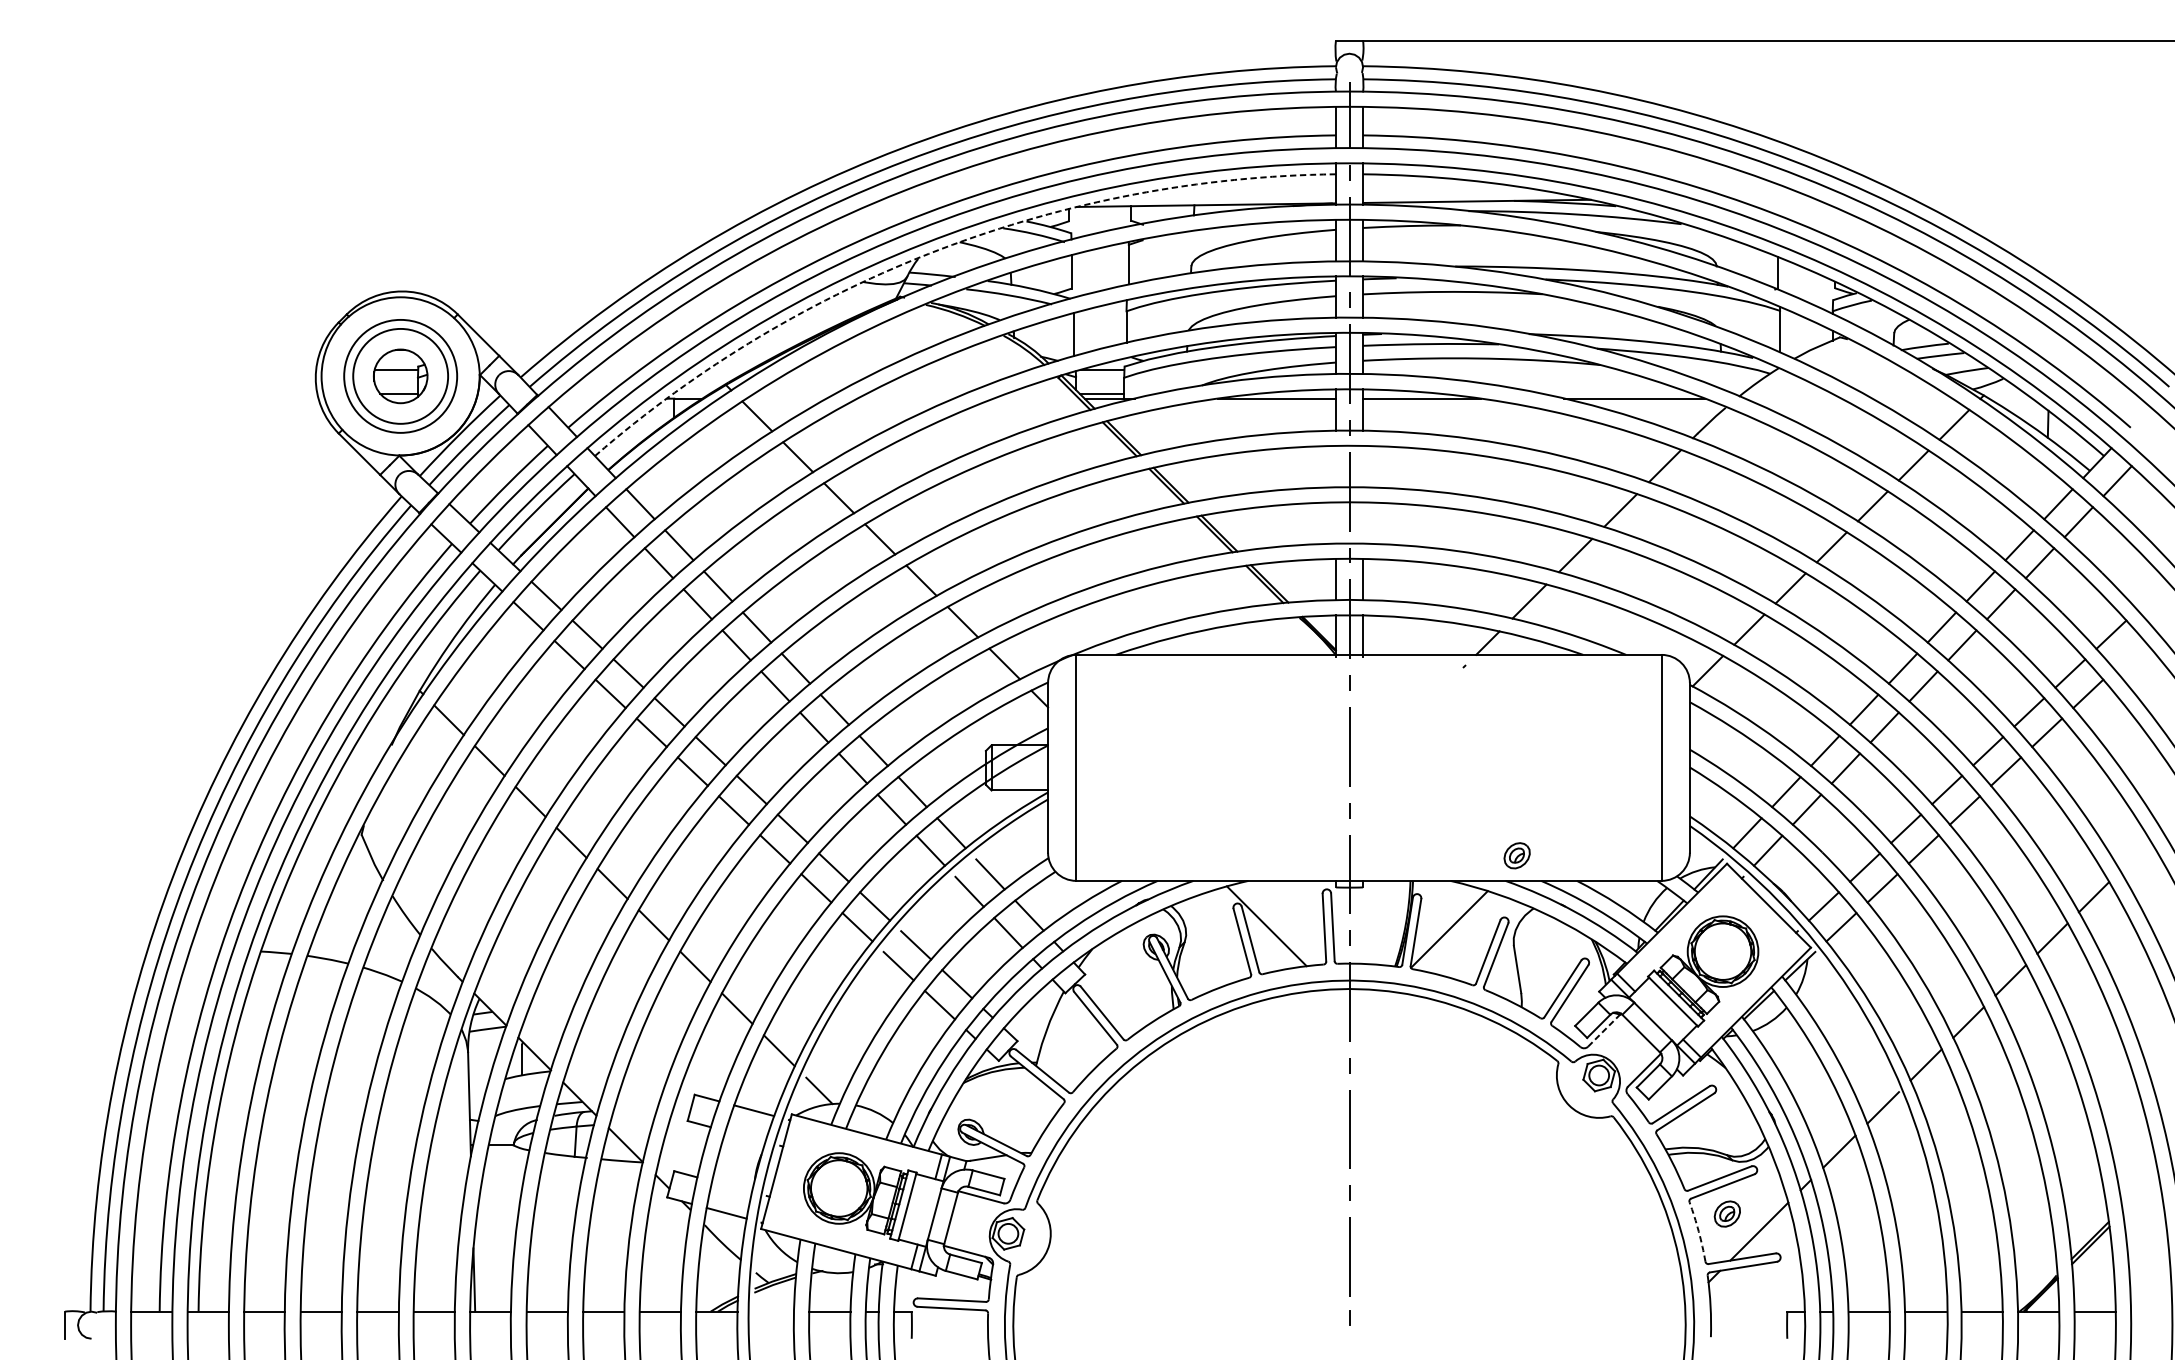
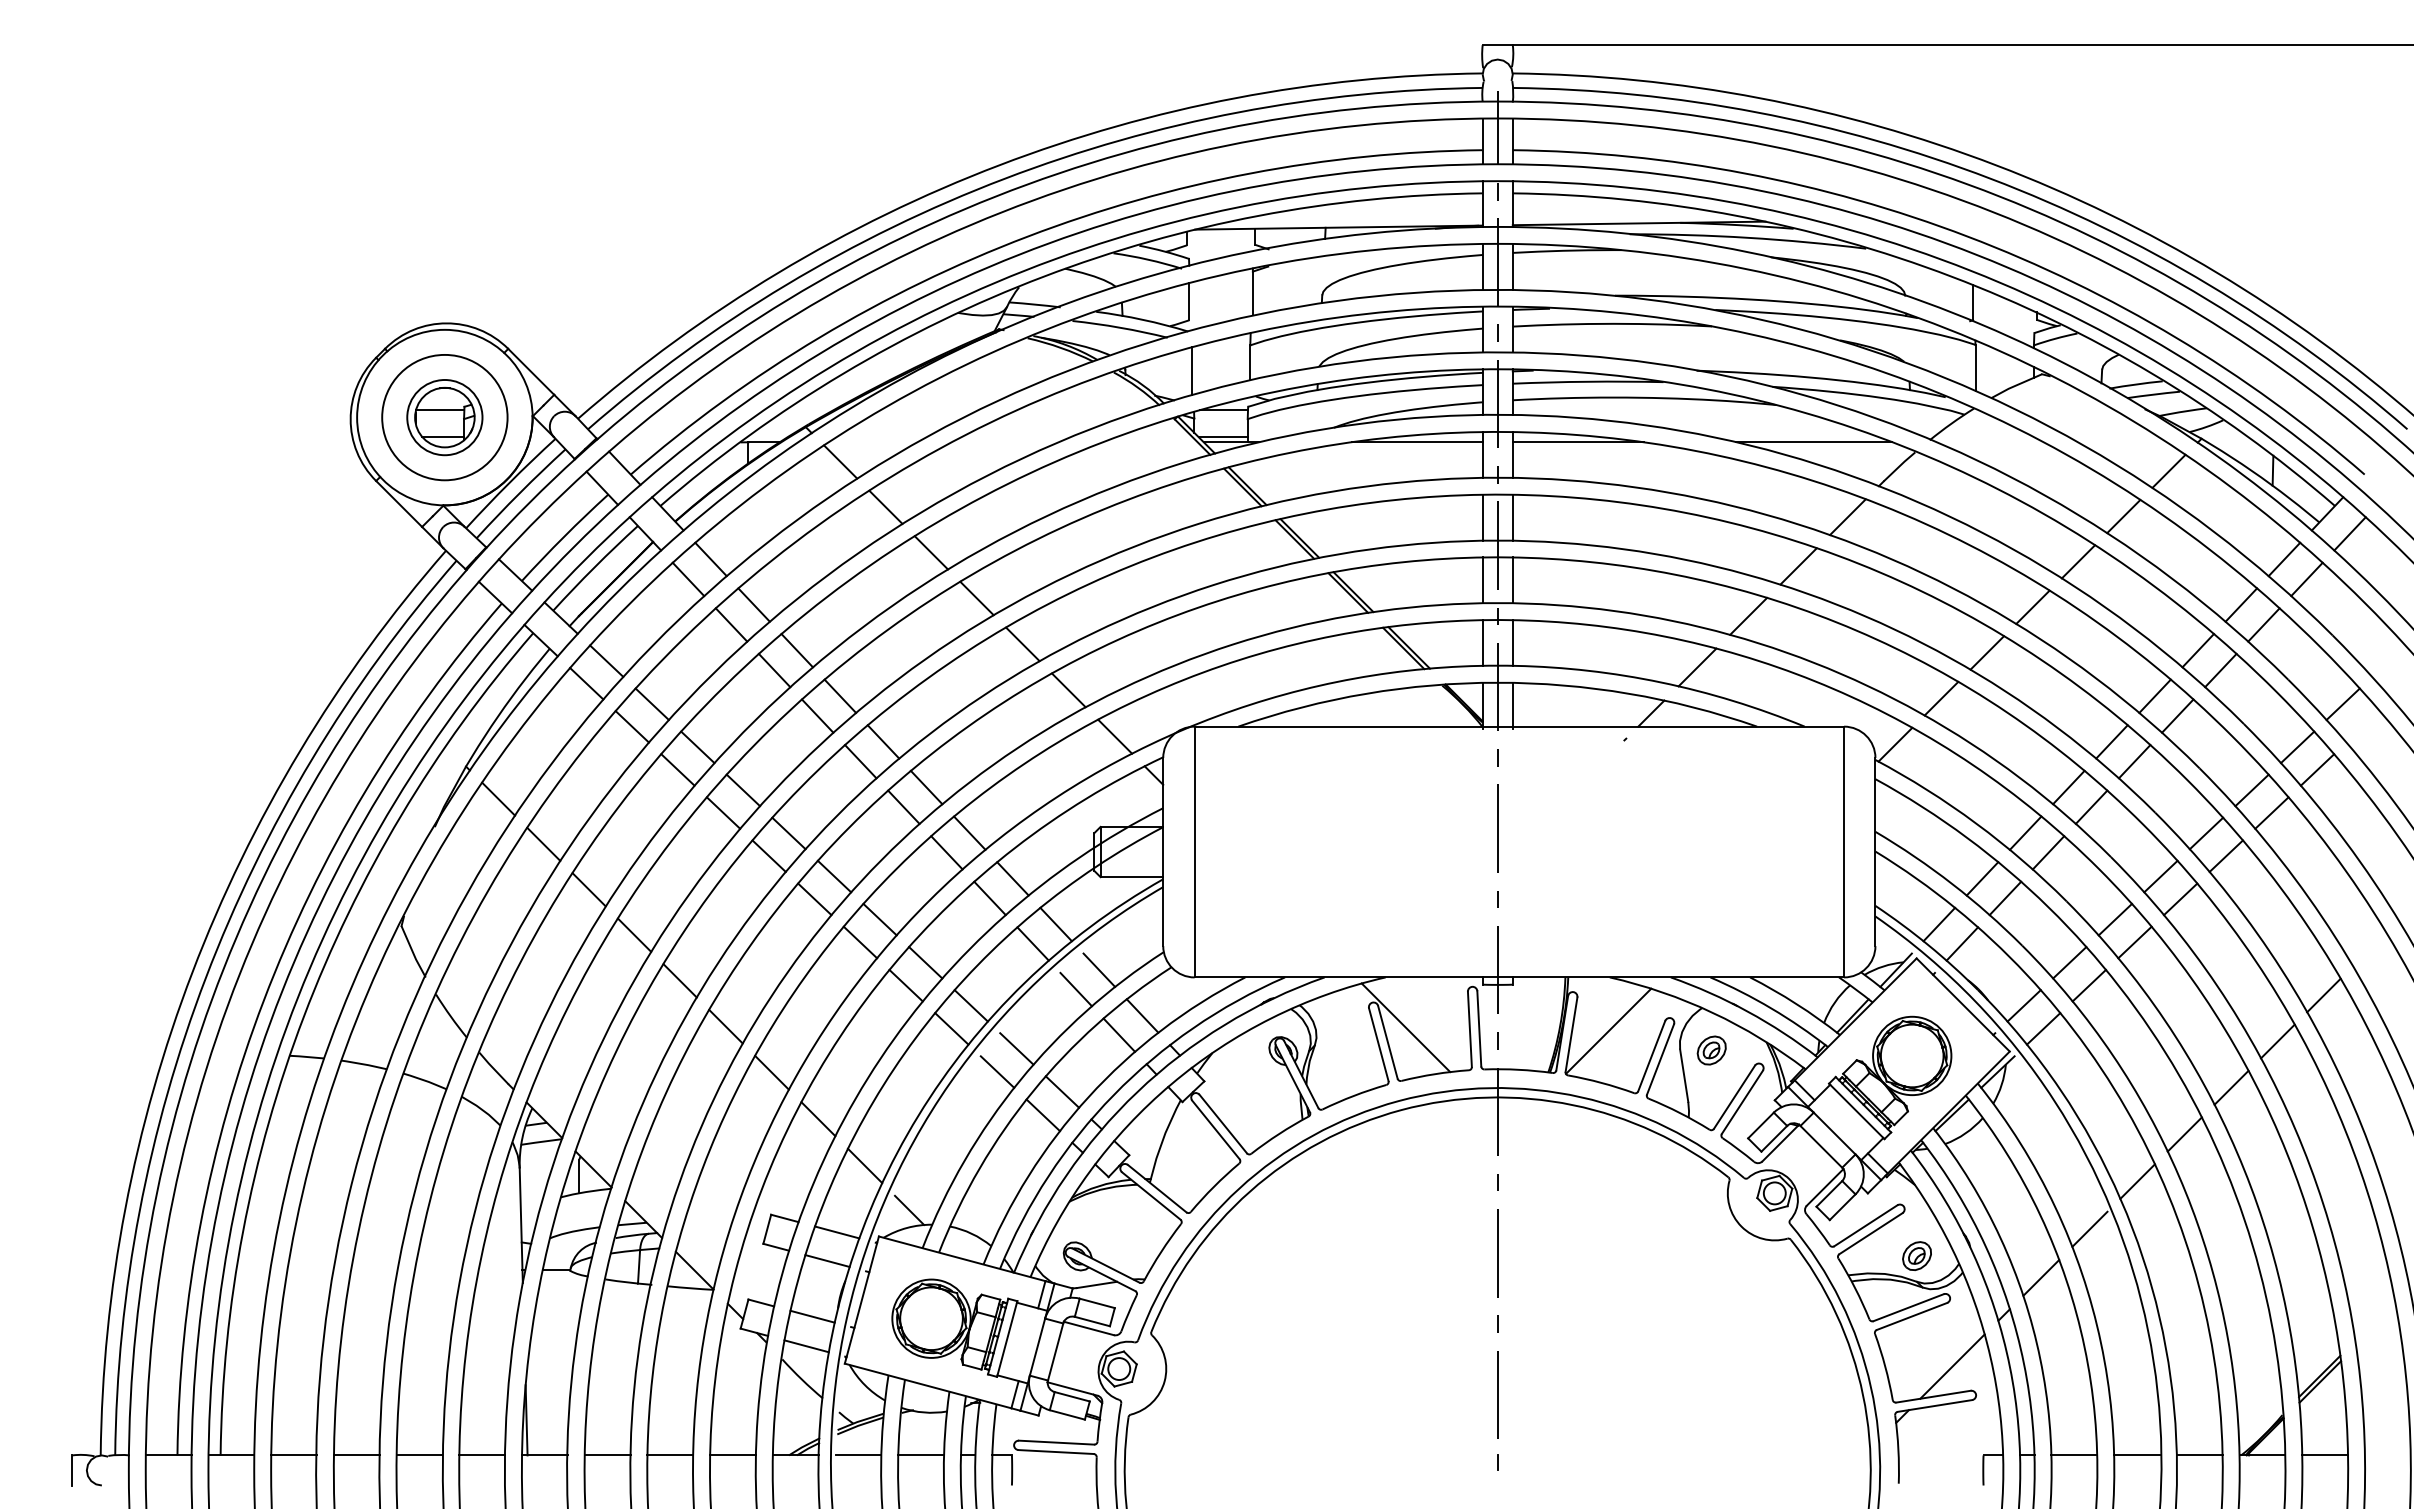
arc: (940, 249) -> (1043, 276), dashed -> solid
circle: (400, 376) -> (444, 417), size x0.71
line: (1335, 466) -> (1482, 517), added
line: (1362, 466) -> (1512, 517), added
line: (1335, 523) -> (1482, 580), added
line: (1362, 523) -> (1512, 580), added
part: (1516, 855) -> (1711, 1050), moved
line: (1604, 1030) -> (1780, 1143), dashed -> solid
line: (745, 1136) -> (827, 1260), added
line: (731, 1186) -> (812, 1316), added
part: (1726, 1213) -> (1916, 1255), moved
arc: (1698, 1231) -> (1885, 1366), dashed -> solid
line: (773, 1311) -> (858, 1455), added

